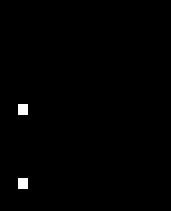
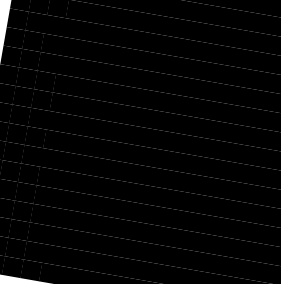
fill: (22, 109) -> (44, 81), added
fill: (22, 183) -> (21, 211), added

